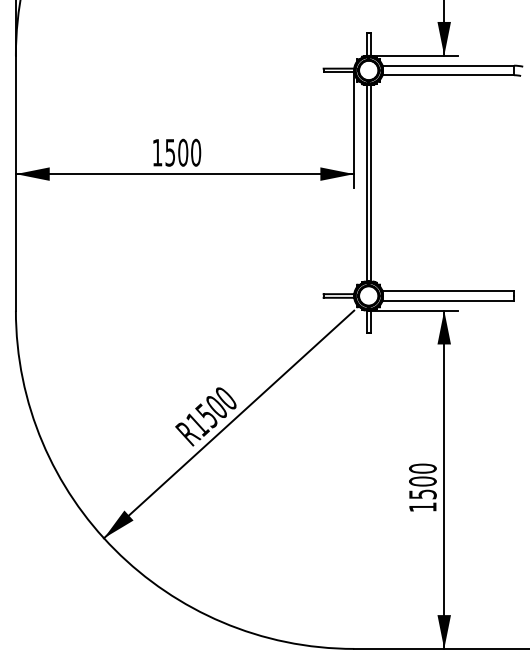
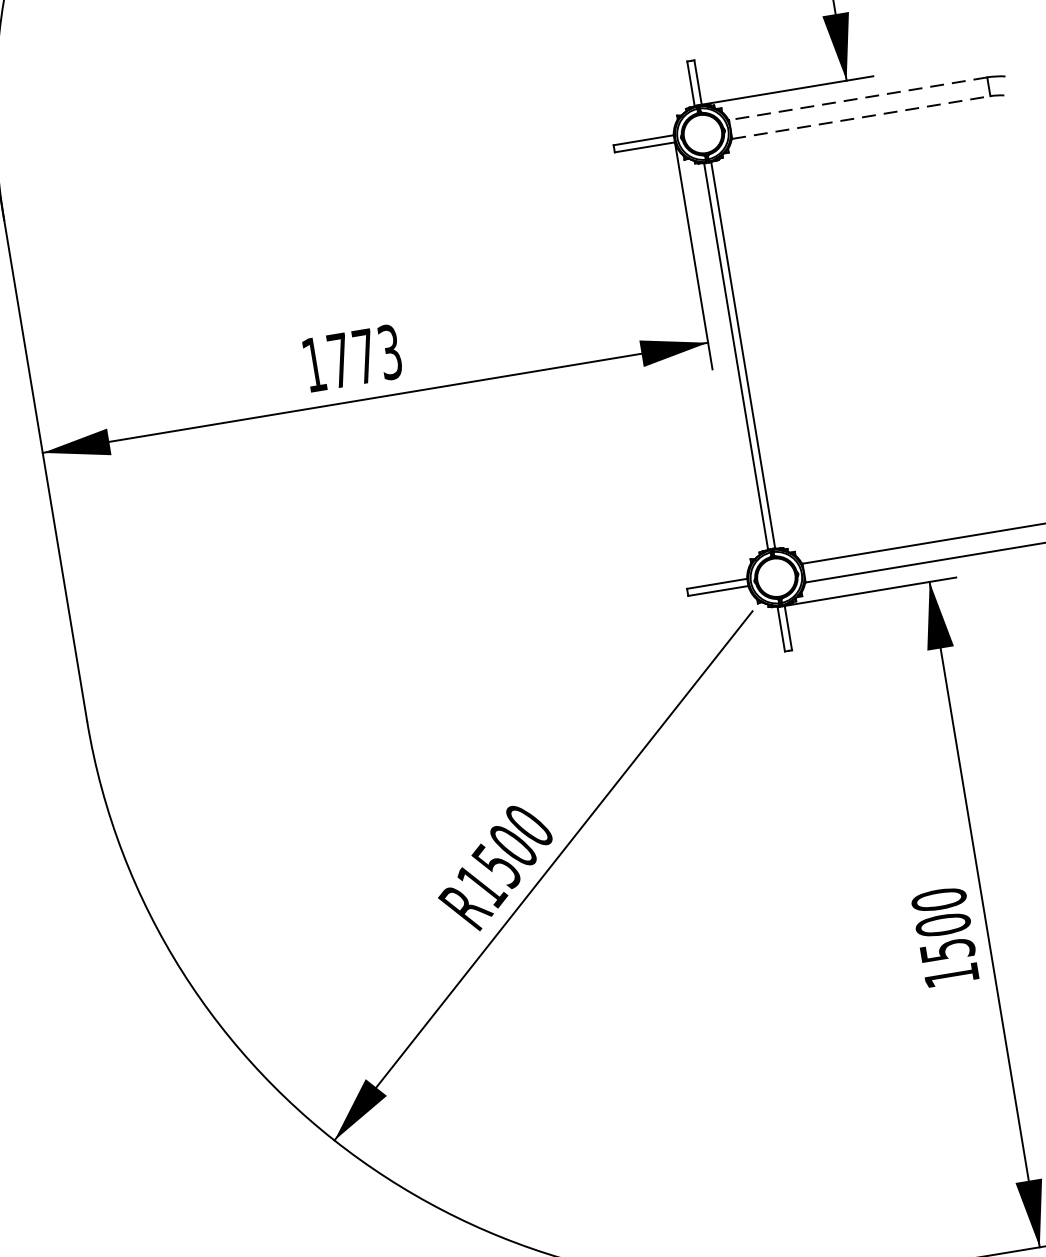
line: (448, 65) -> (858, 98), solid -> dashed
line: (448, 75) -> (861, 118), solid -> dashed
text: (183, 152) -> (365, 355), 1500 -> 1773

